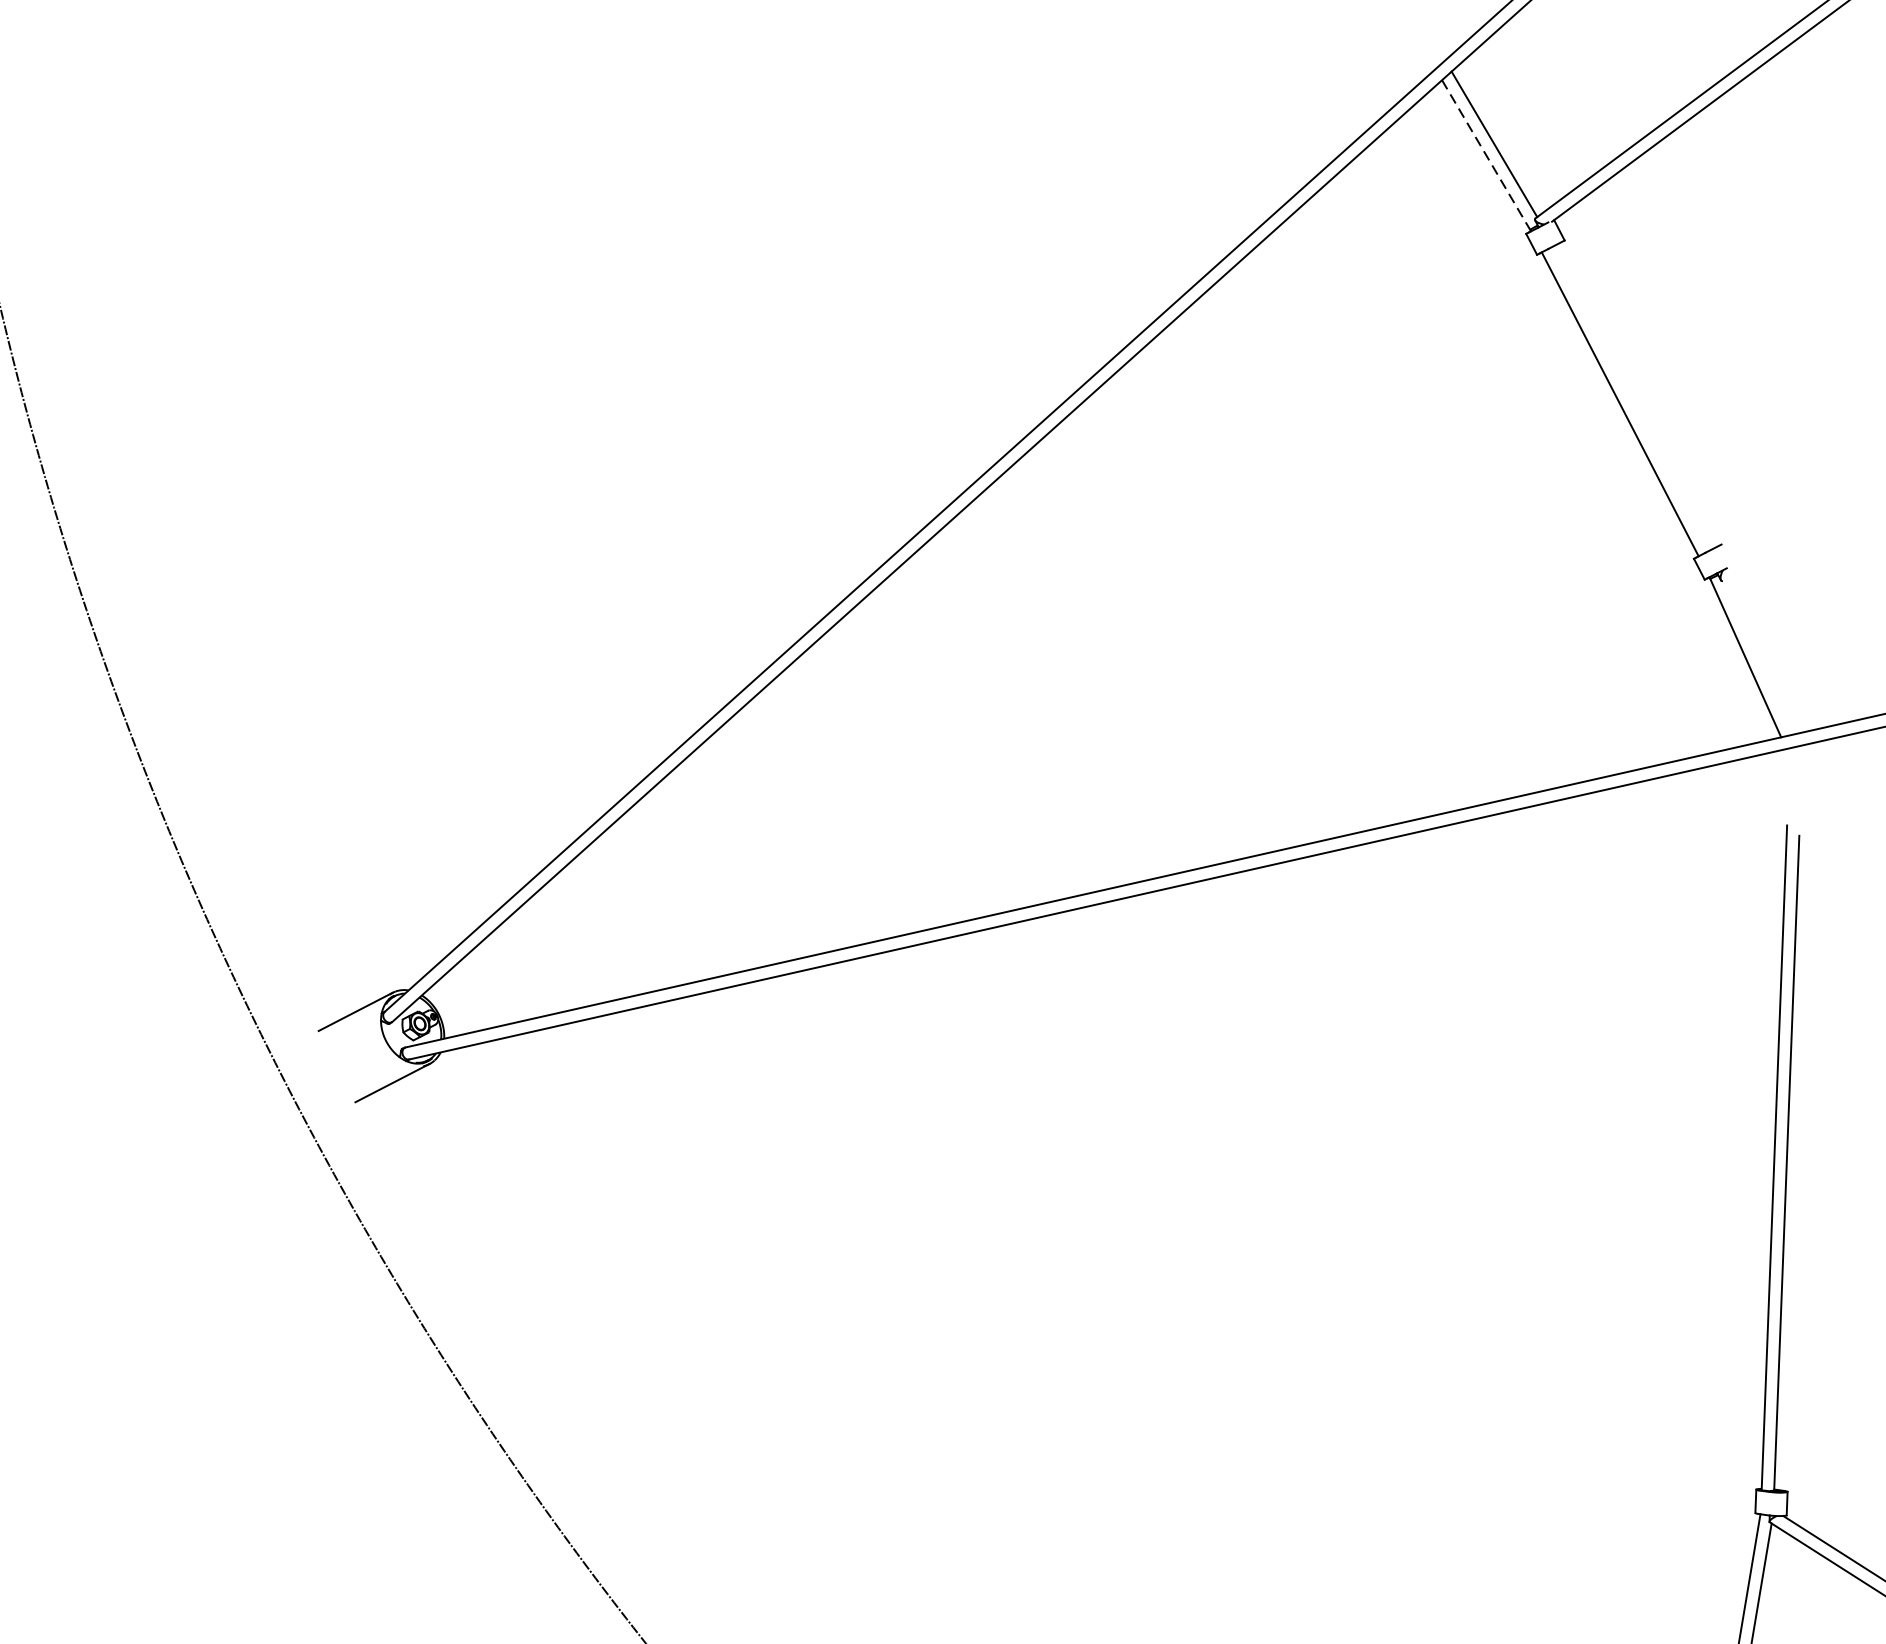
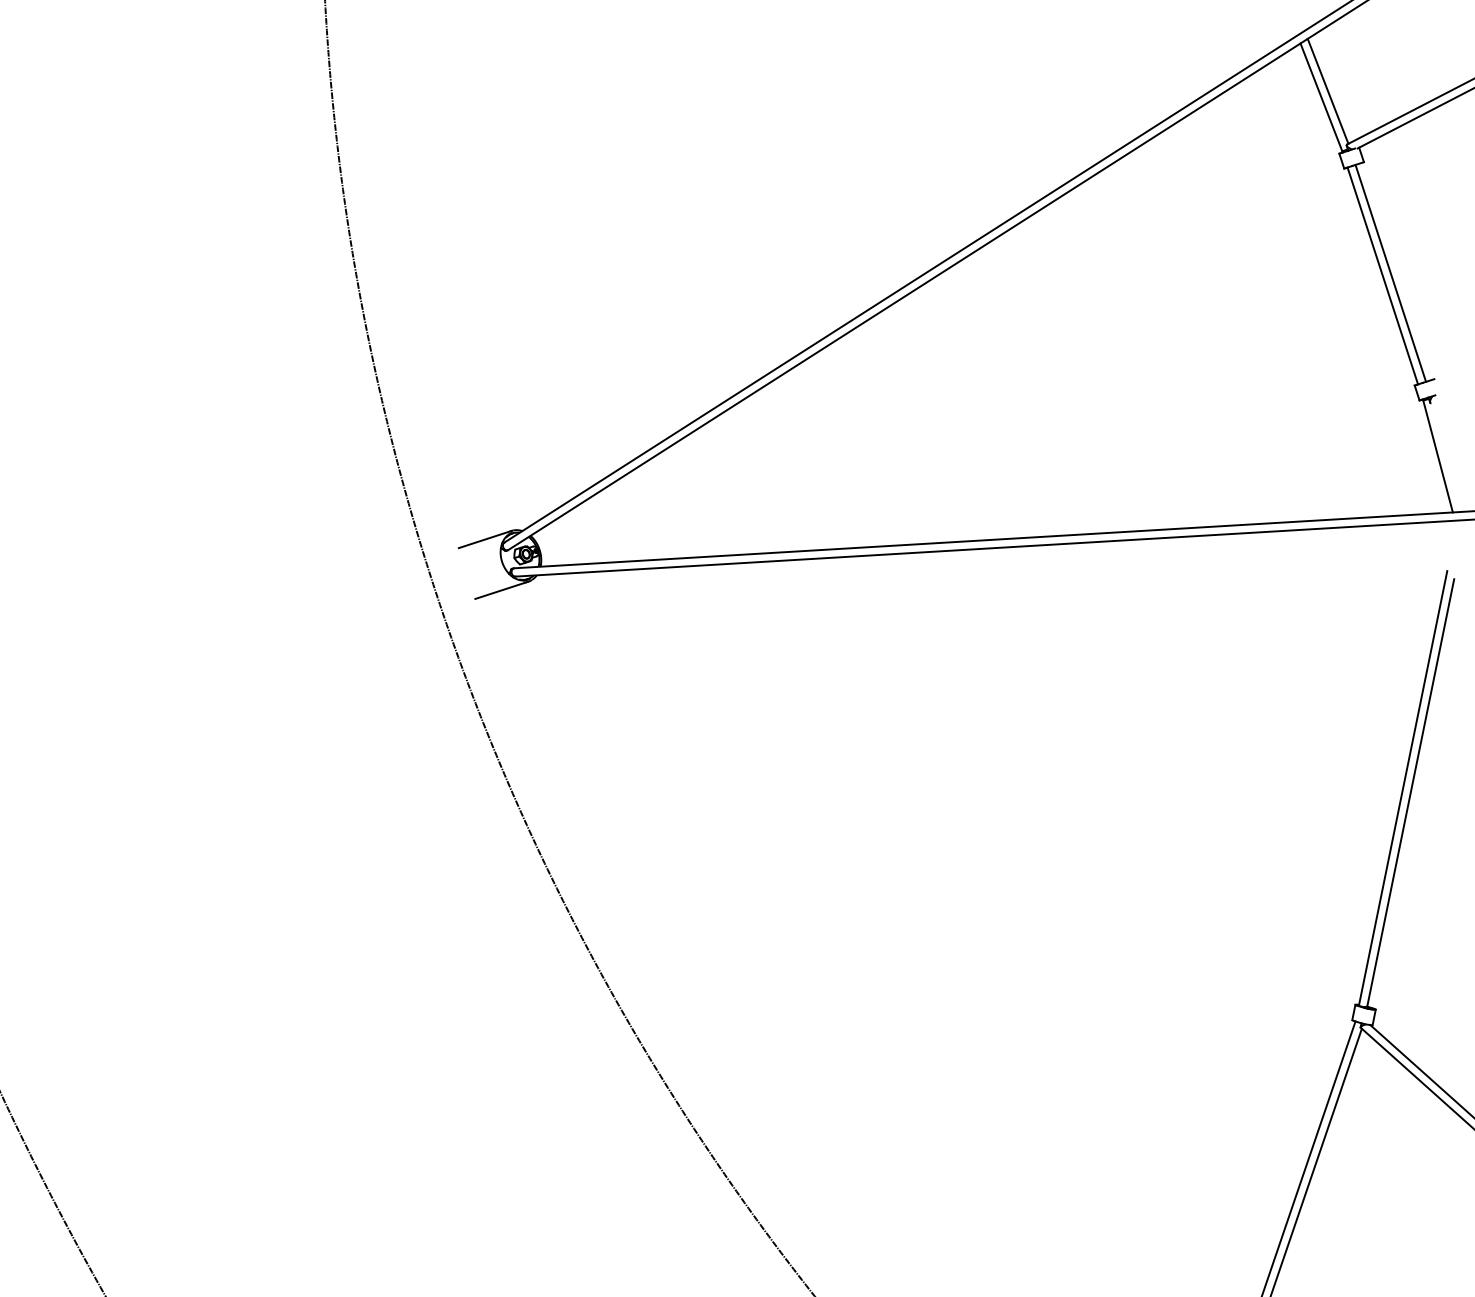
line: (1486, 155) -> (1321, 97), dashed -> solid
line: (1630, 397) -> (1390, 272), added

